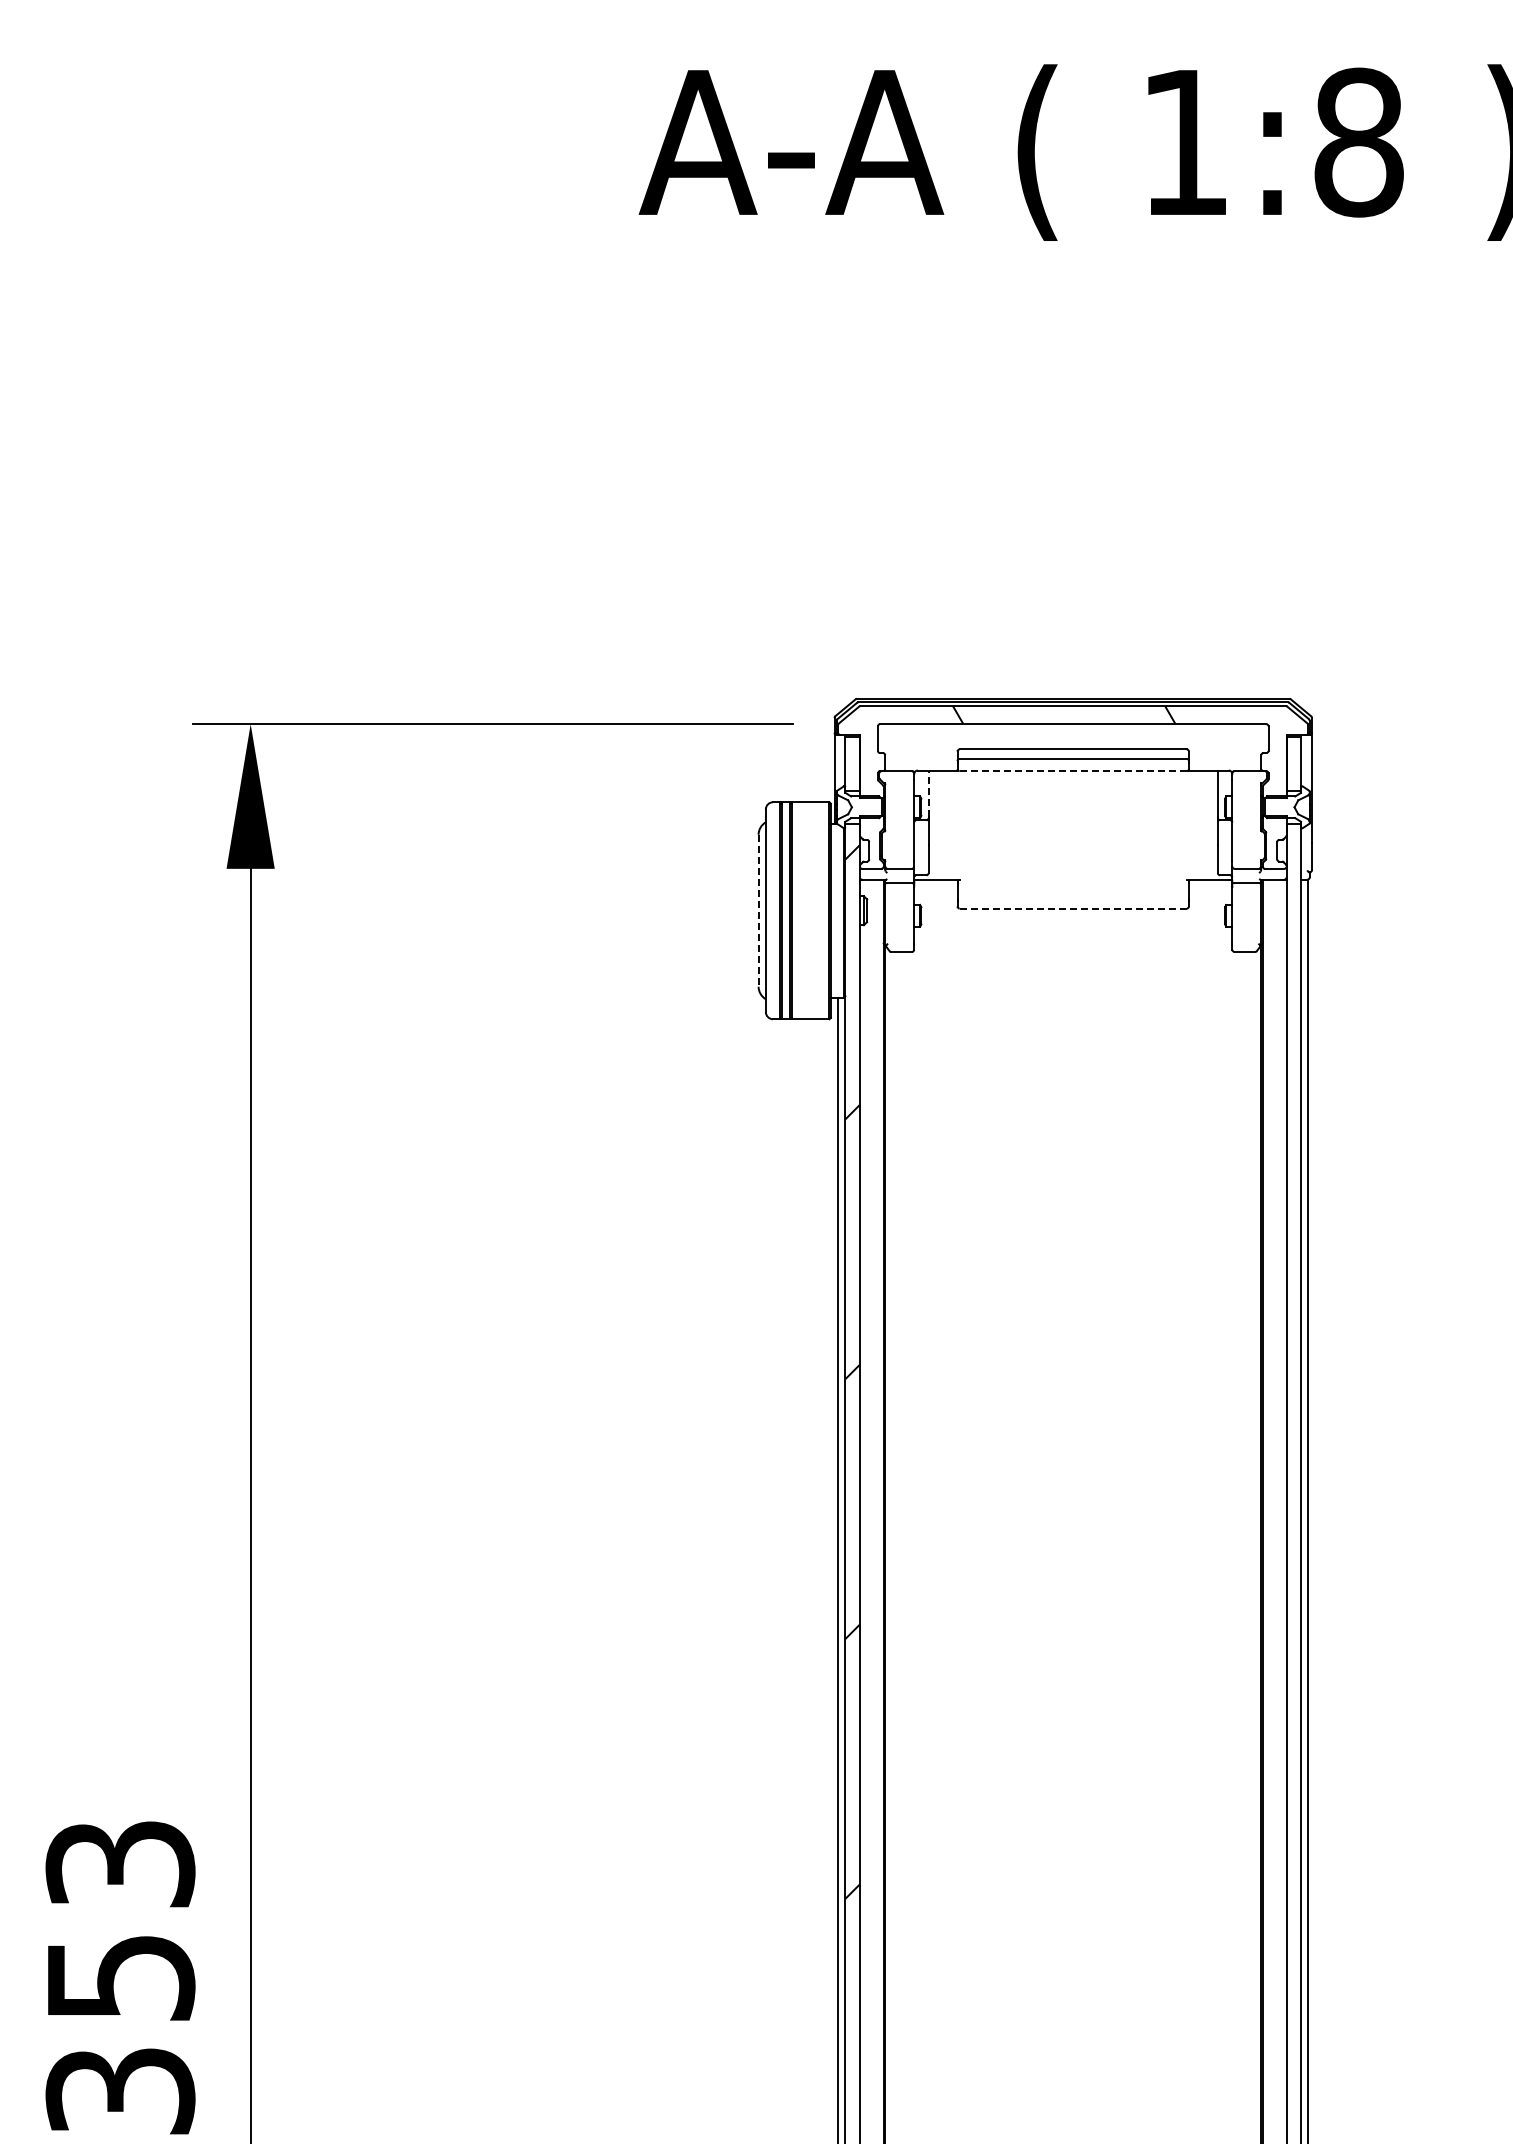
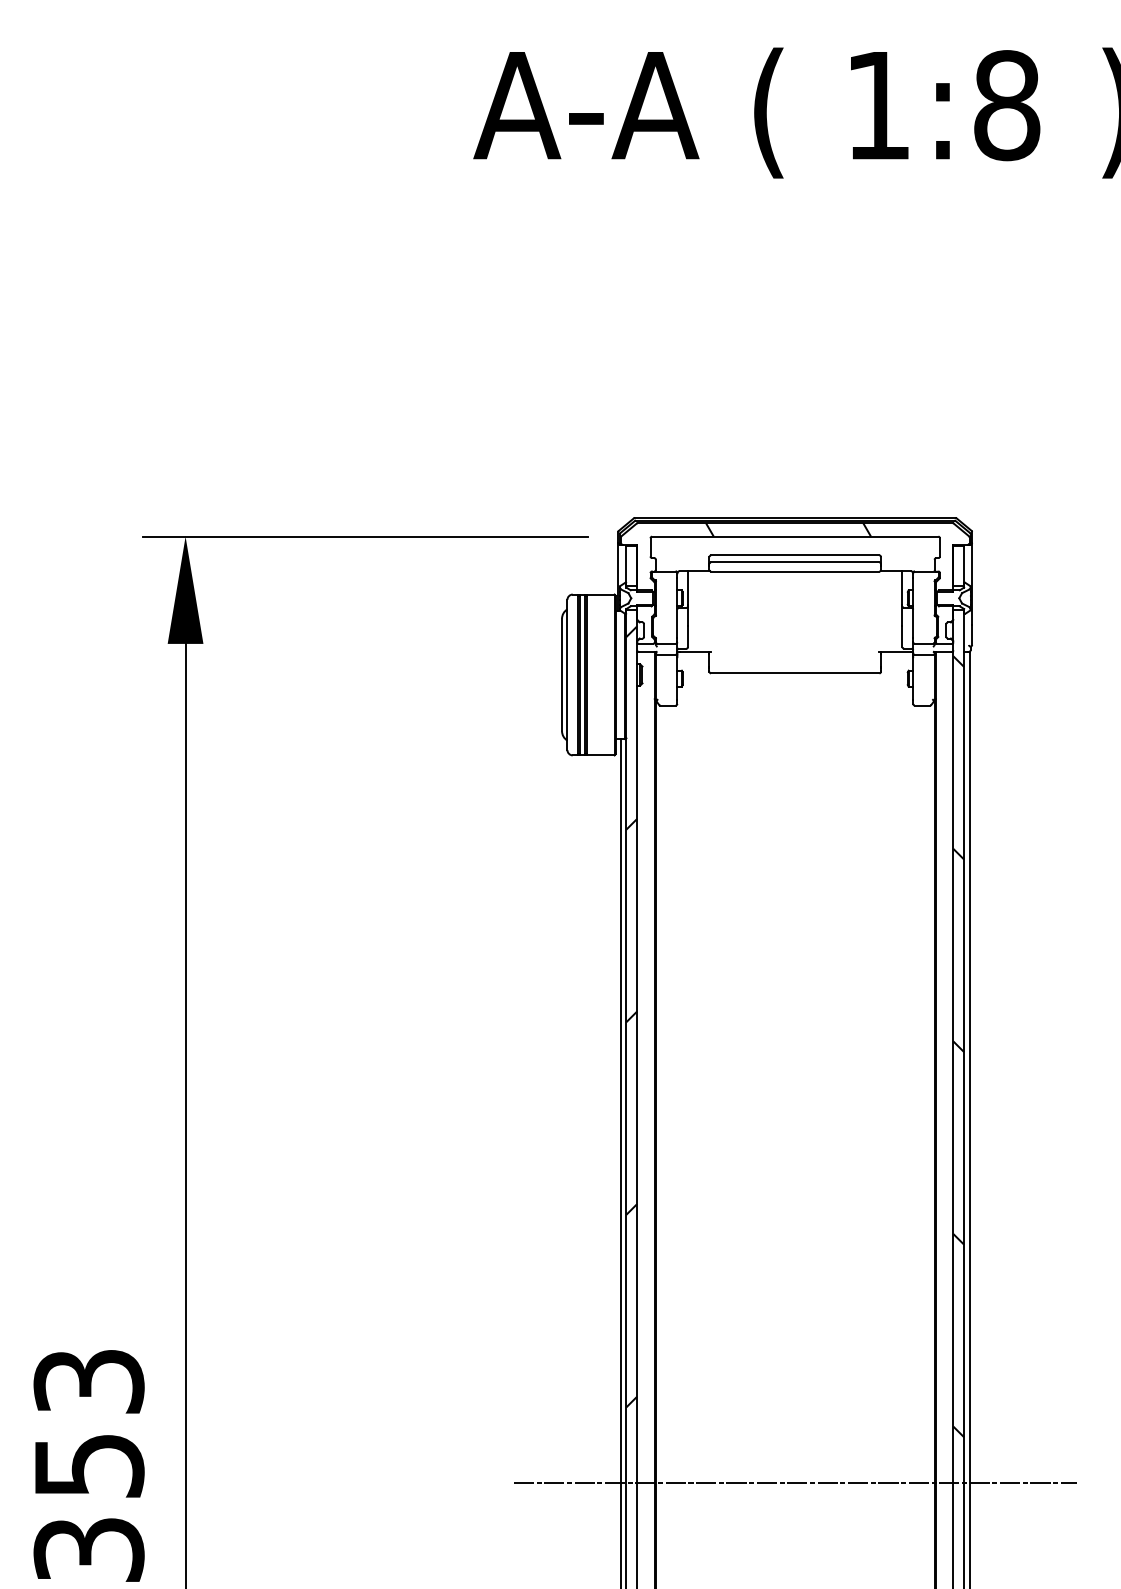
line: (1073, 771) -> (795, 571), dashed -> solid
line: (928, 793) -> (687, 588), dashed -> solid
line: (1073, 908) -> (795, 673), dashed -> solid
line: (758, 910) -> (561, 674), dashed -> solid
hatch: (1293, 1412) -> (958, 1046), added
line: (1072, 2000) -> (794, 1482), added

